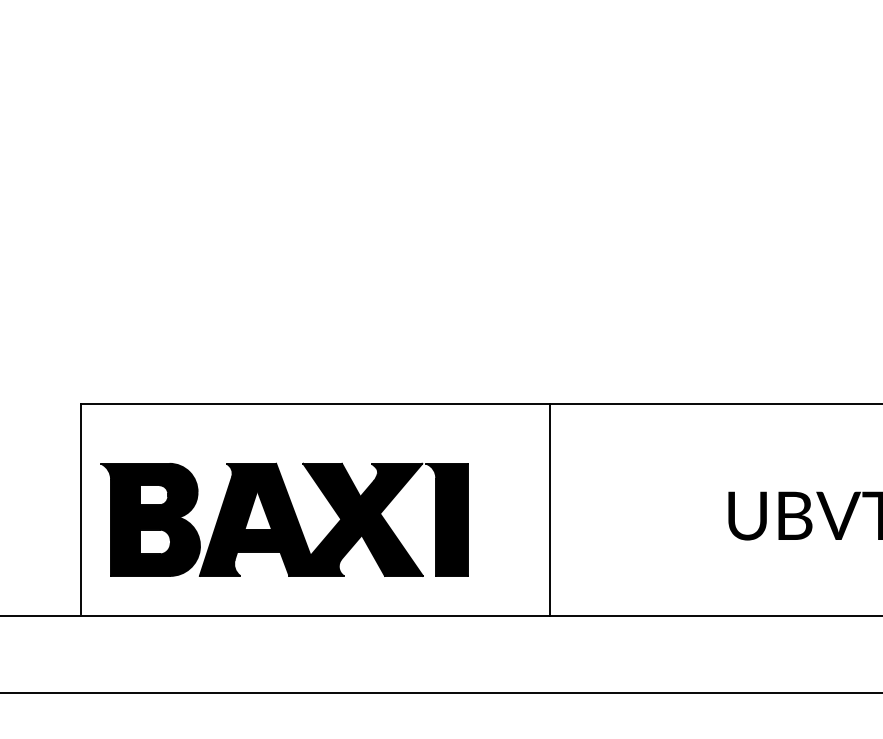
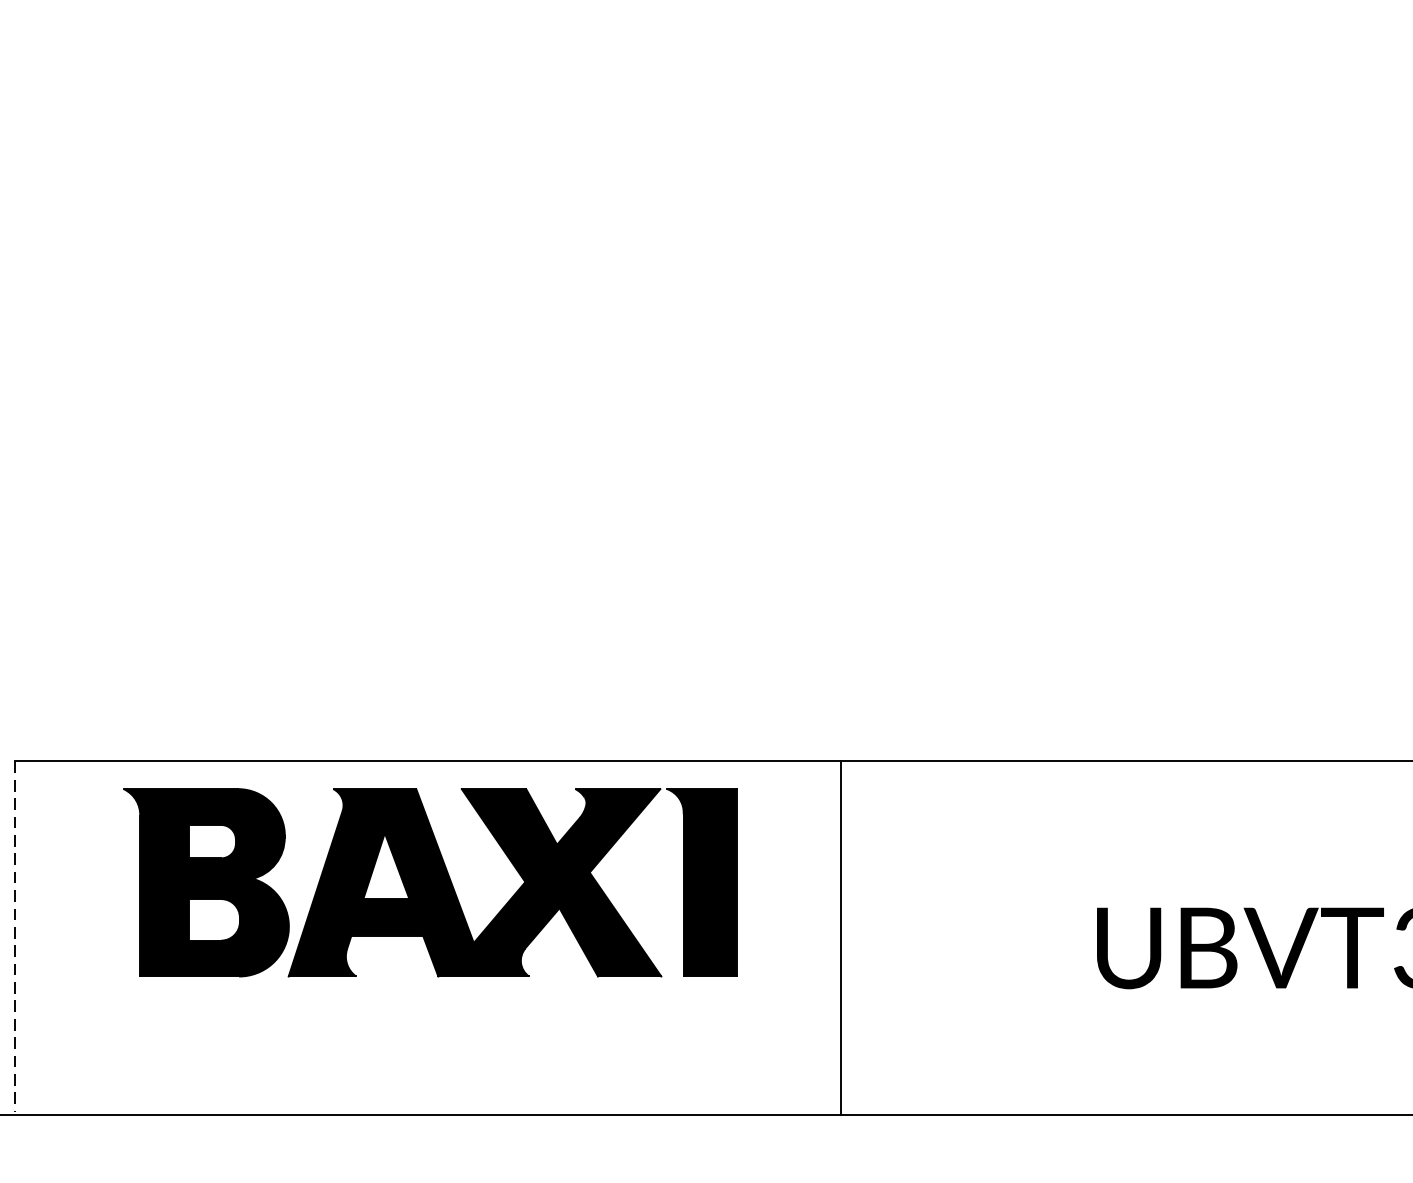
line: (81, 509) -> (15, 937), solid -> dashed
line: (550, 509) -> (841, 937), moved
part: (284, 519) -> (430, 882), moved

